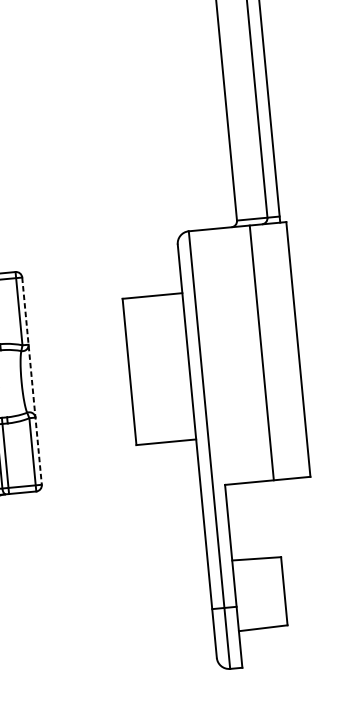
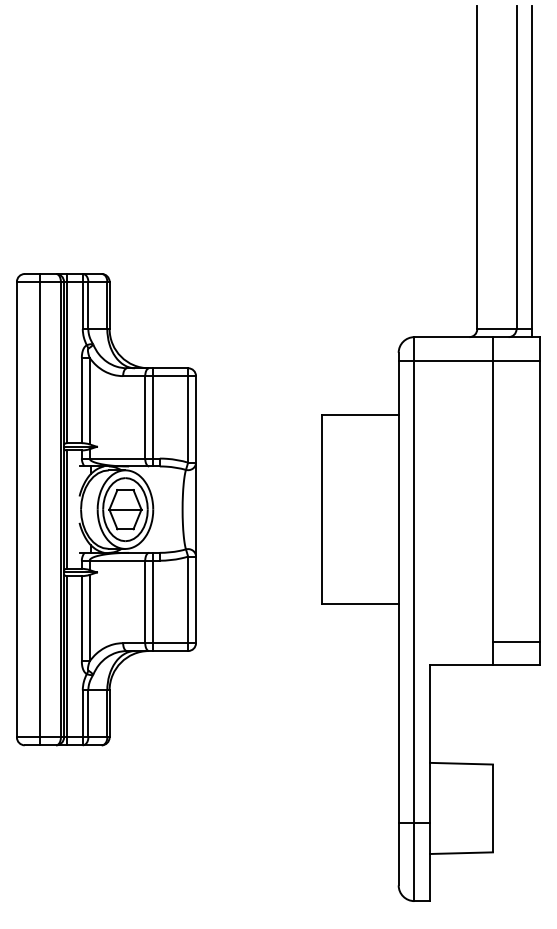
line: (233, 245) -> (469, 360), added
line: (32, 381) -> (196, 509), dashed -> solid
line: (290, 459) -> (516, 641), added

